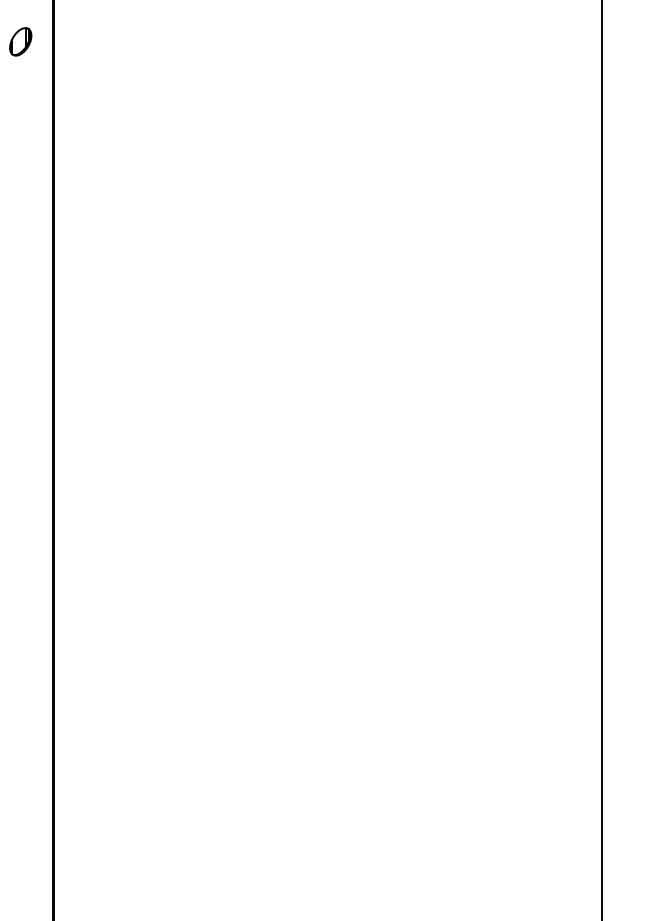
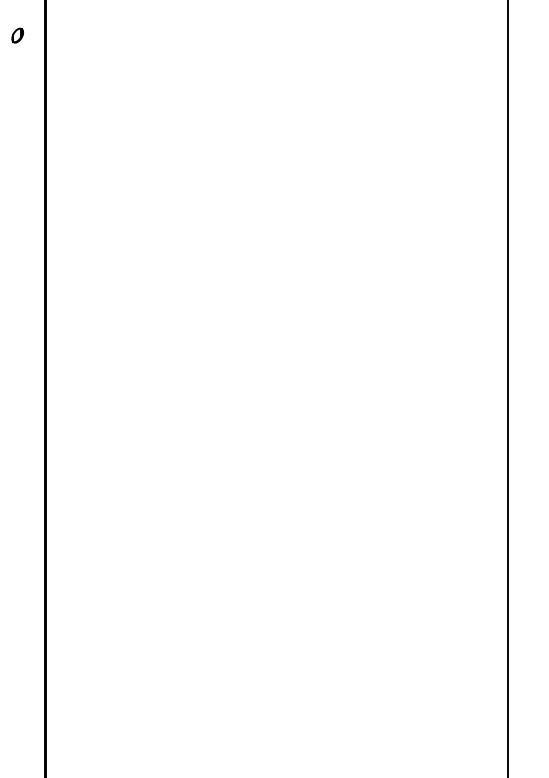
part: (20, 41) -> (17, 35), size x0.6

